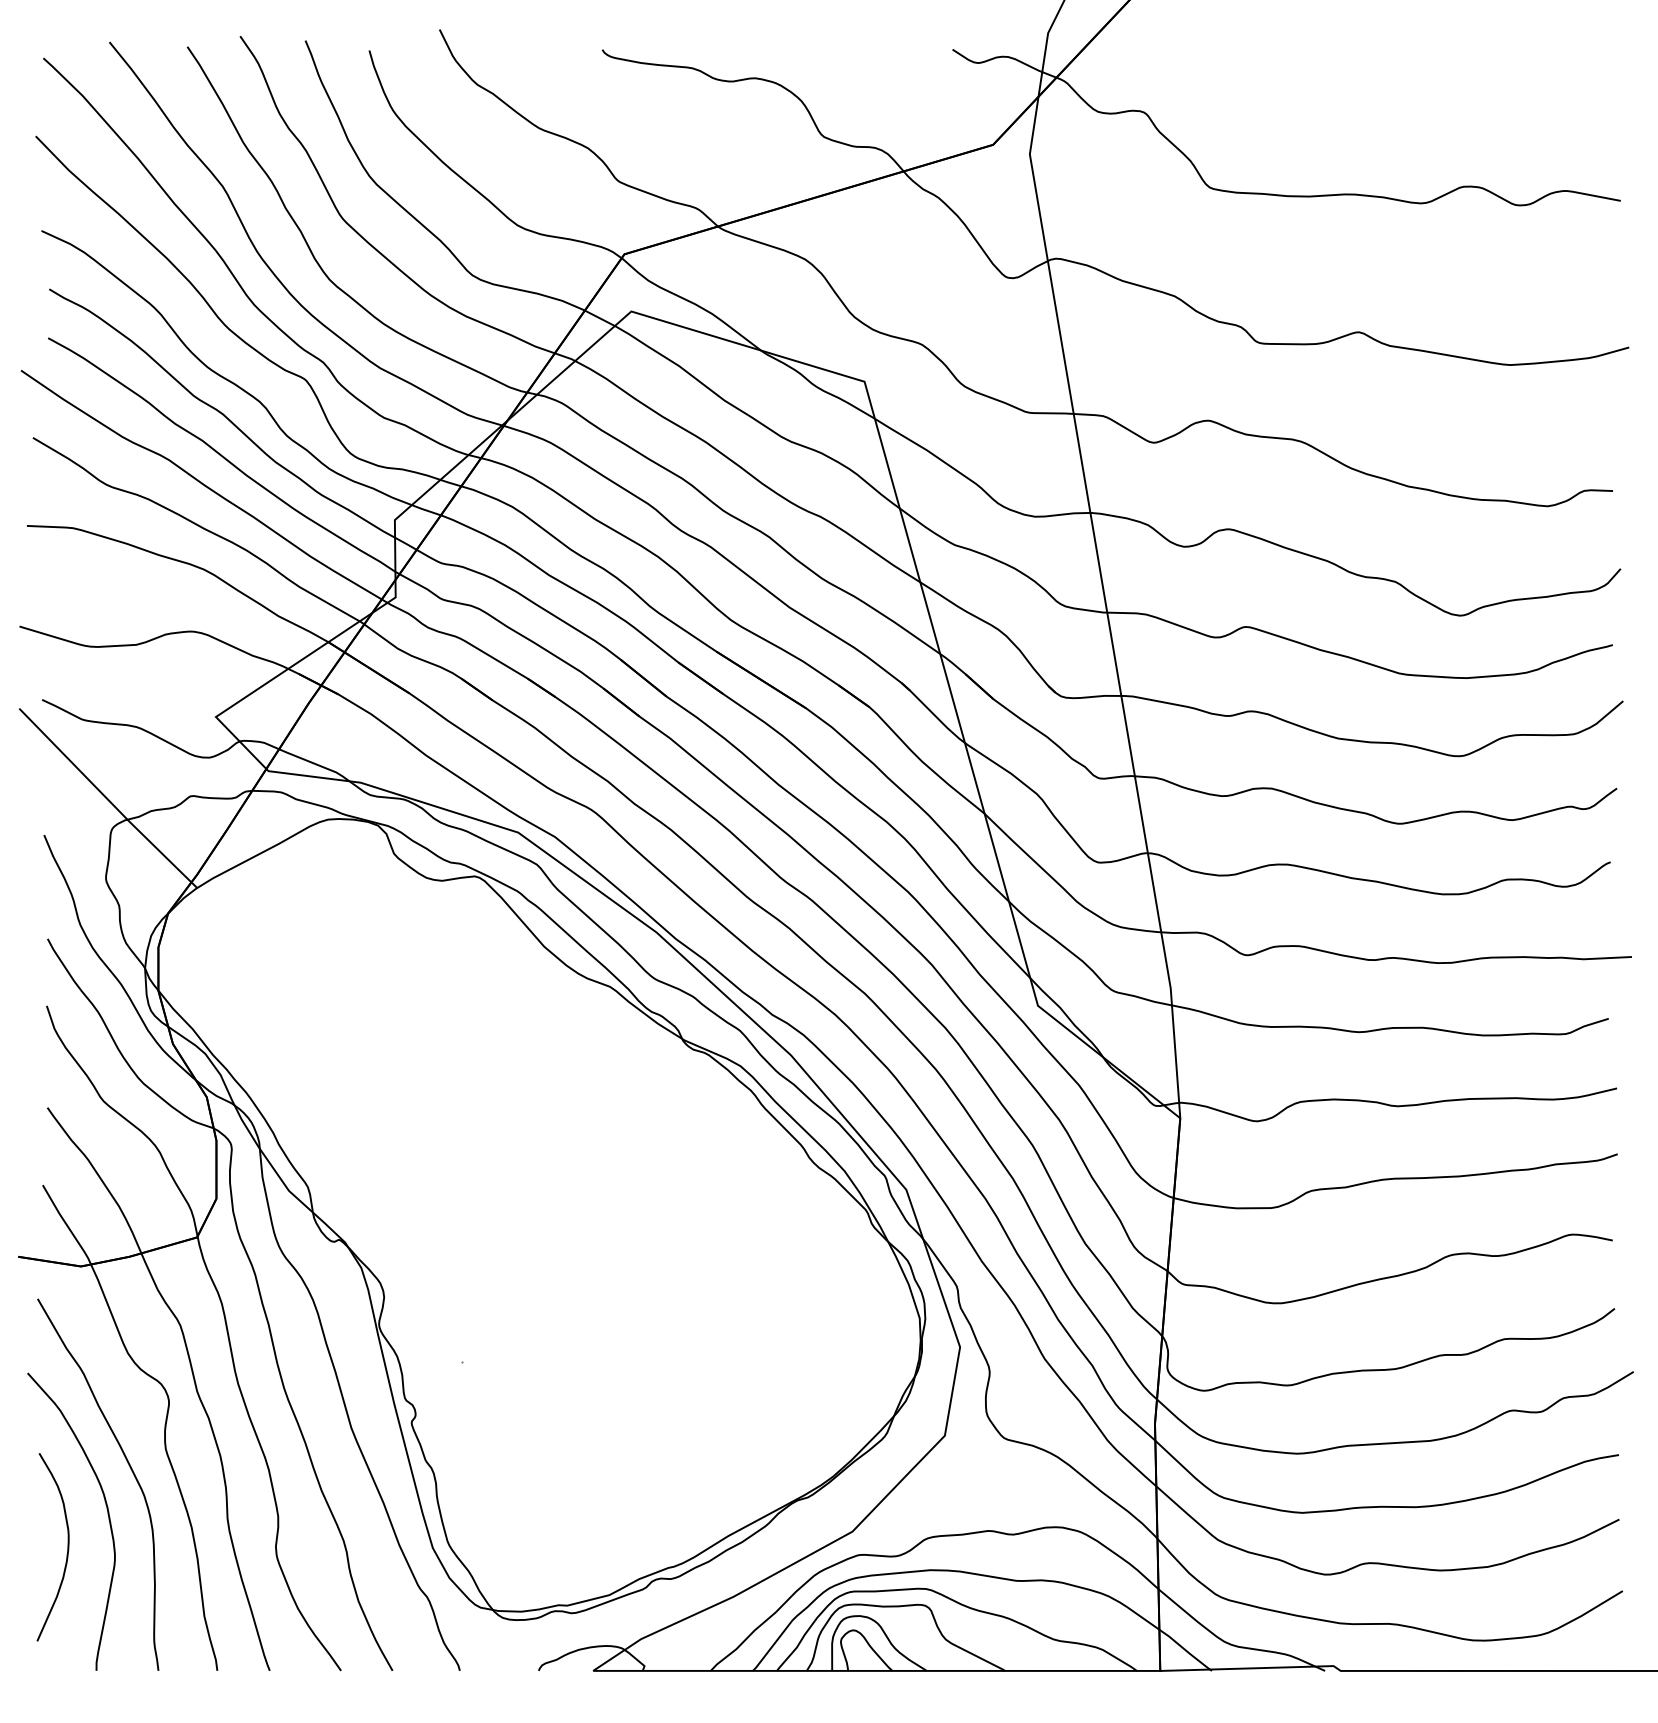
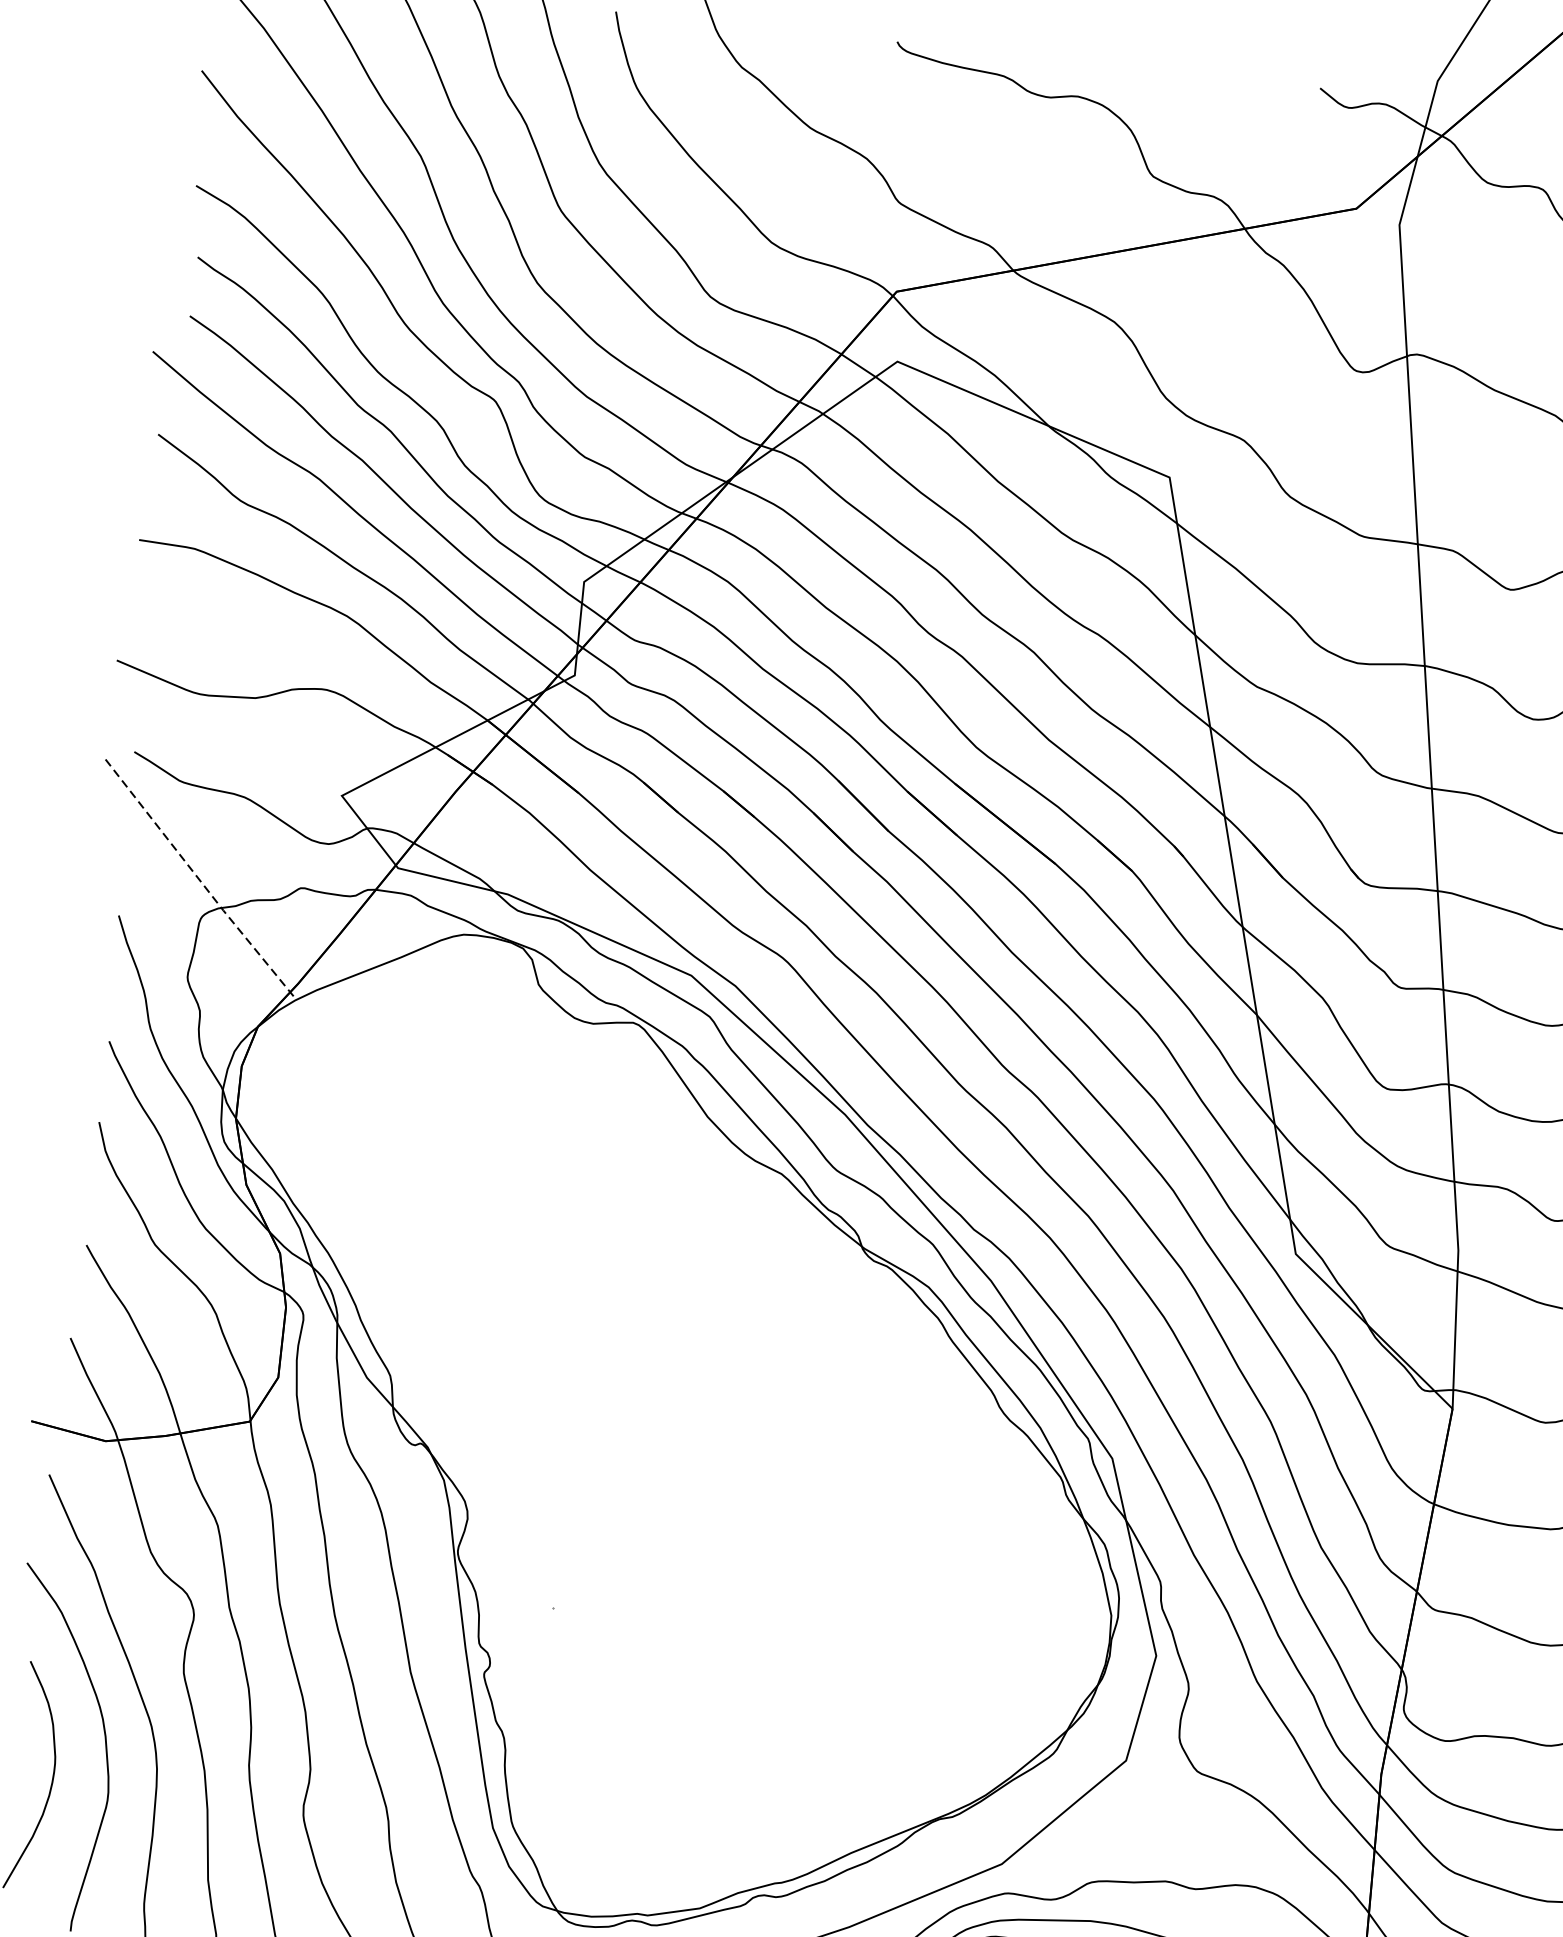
line: (107, 799) -> (199, 880), solid -> dashed

